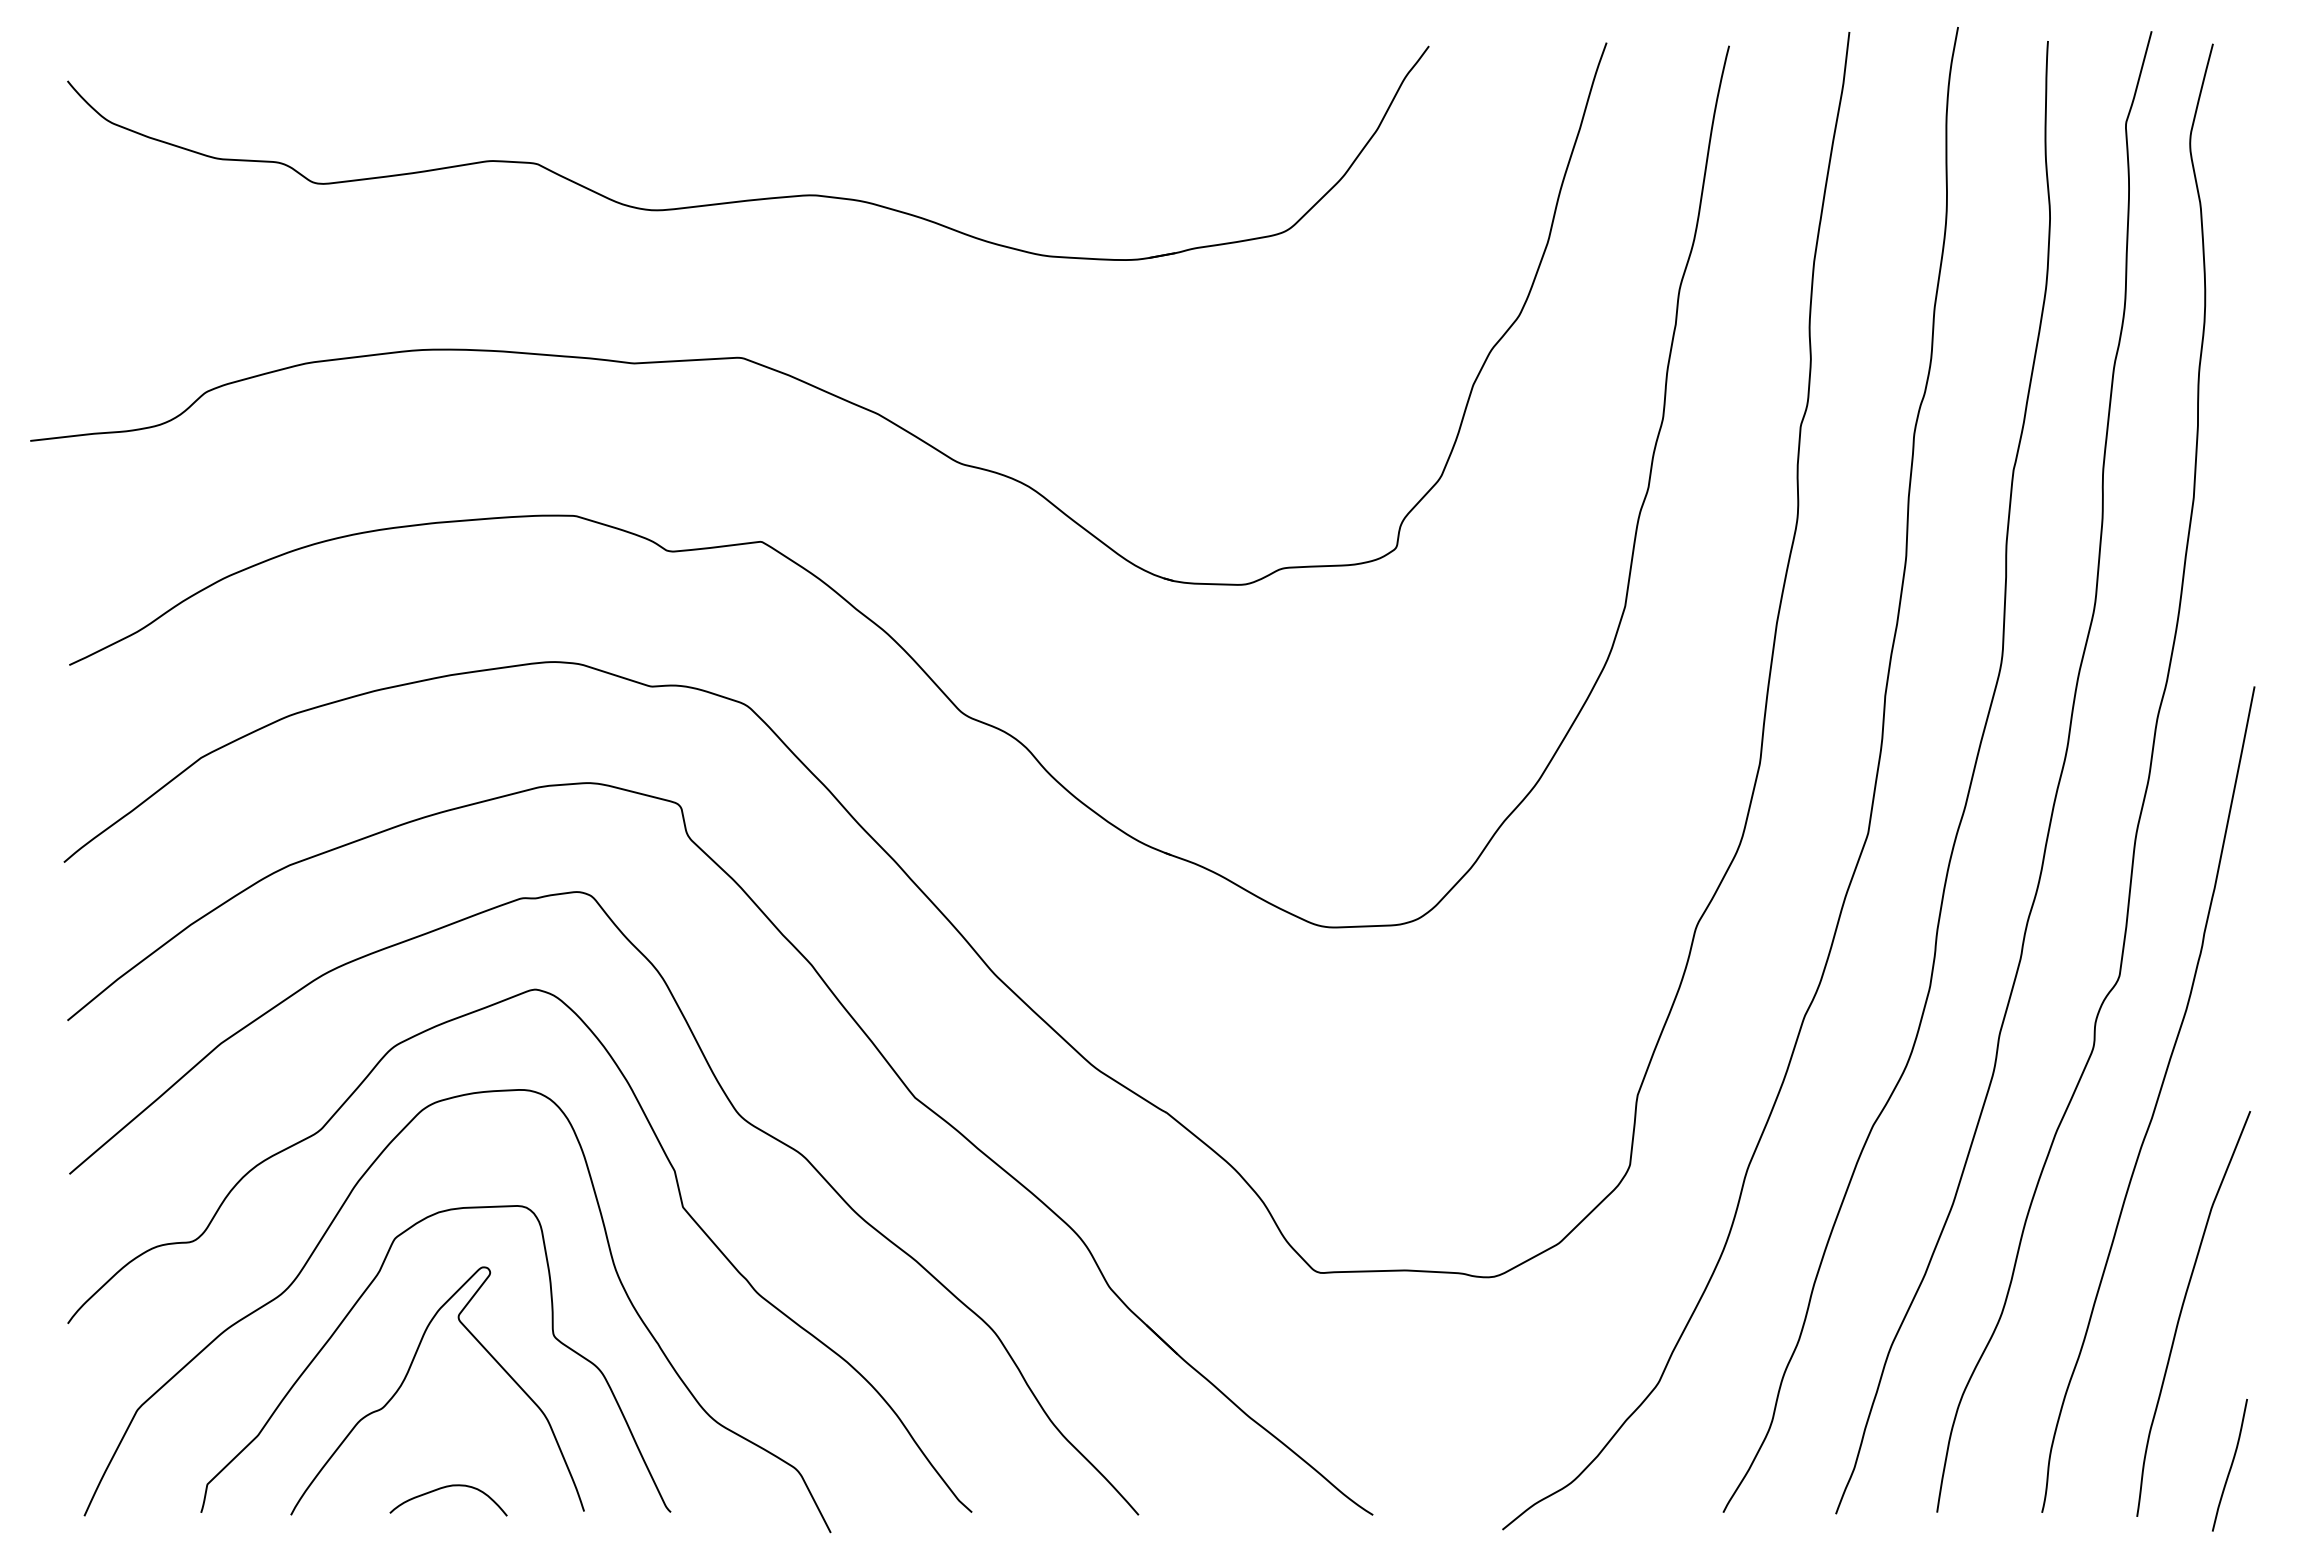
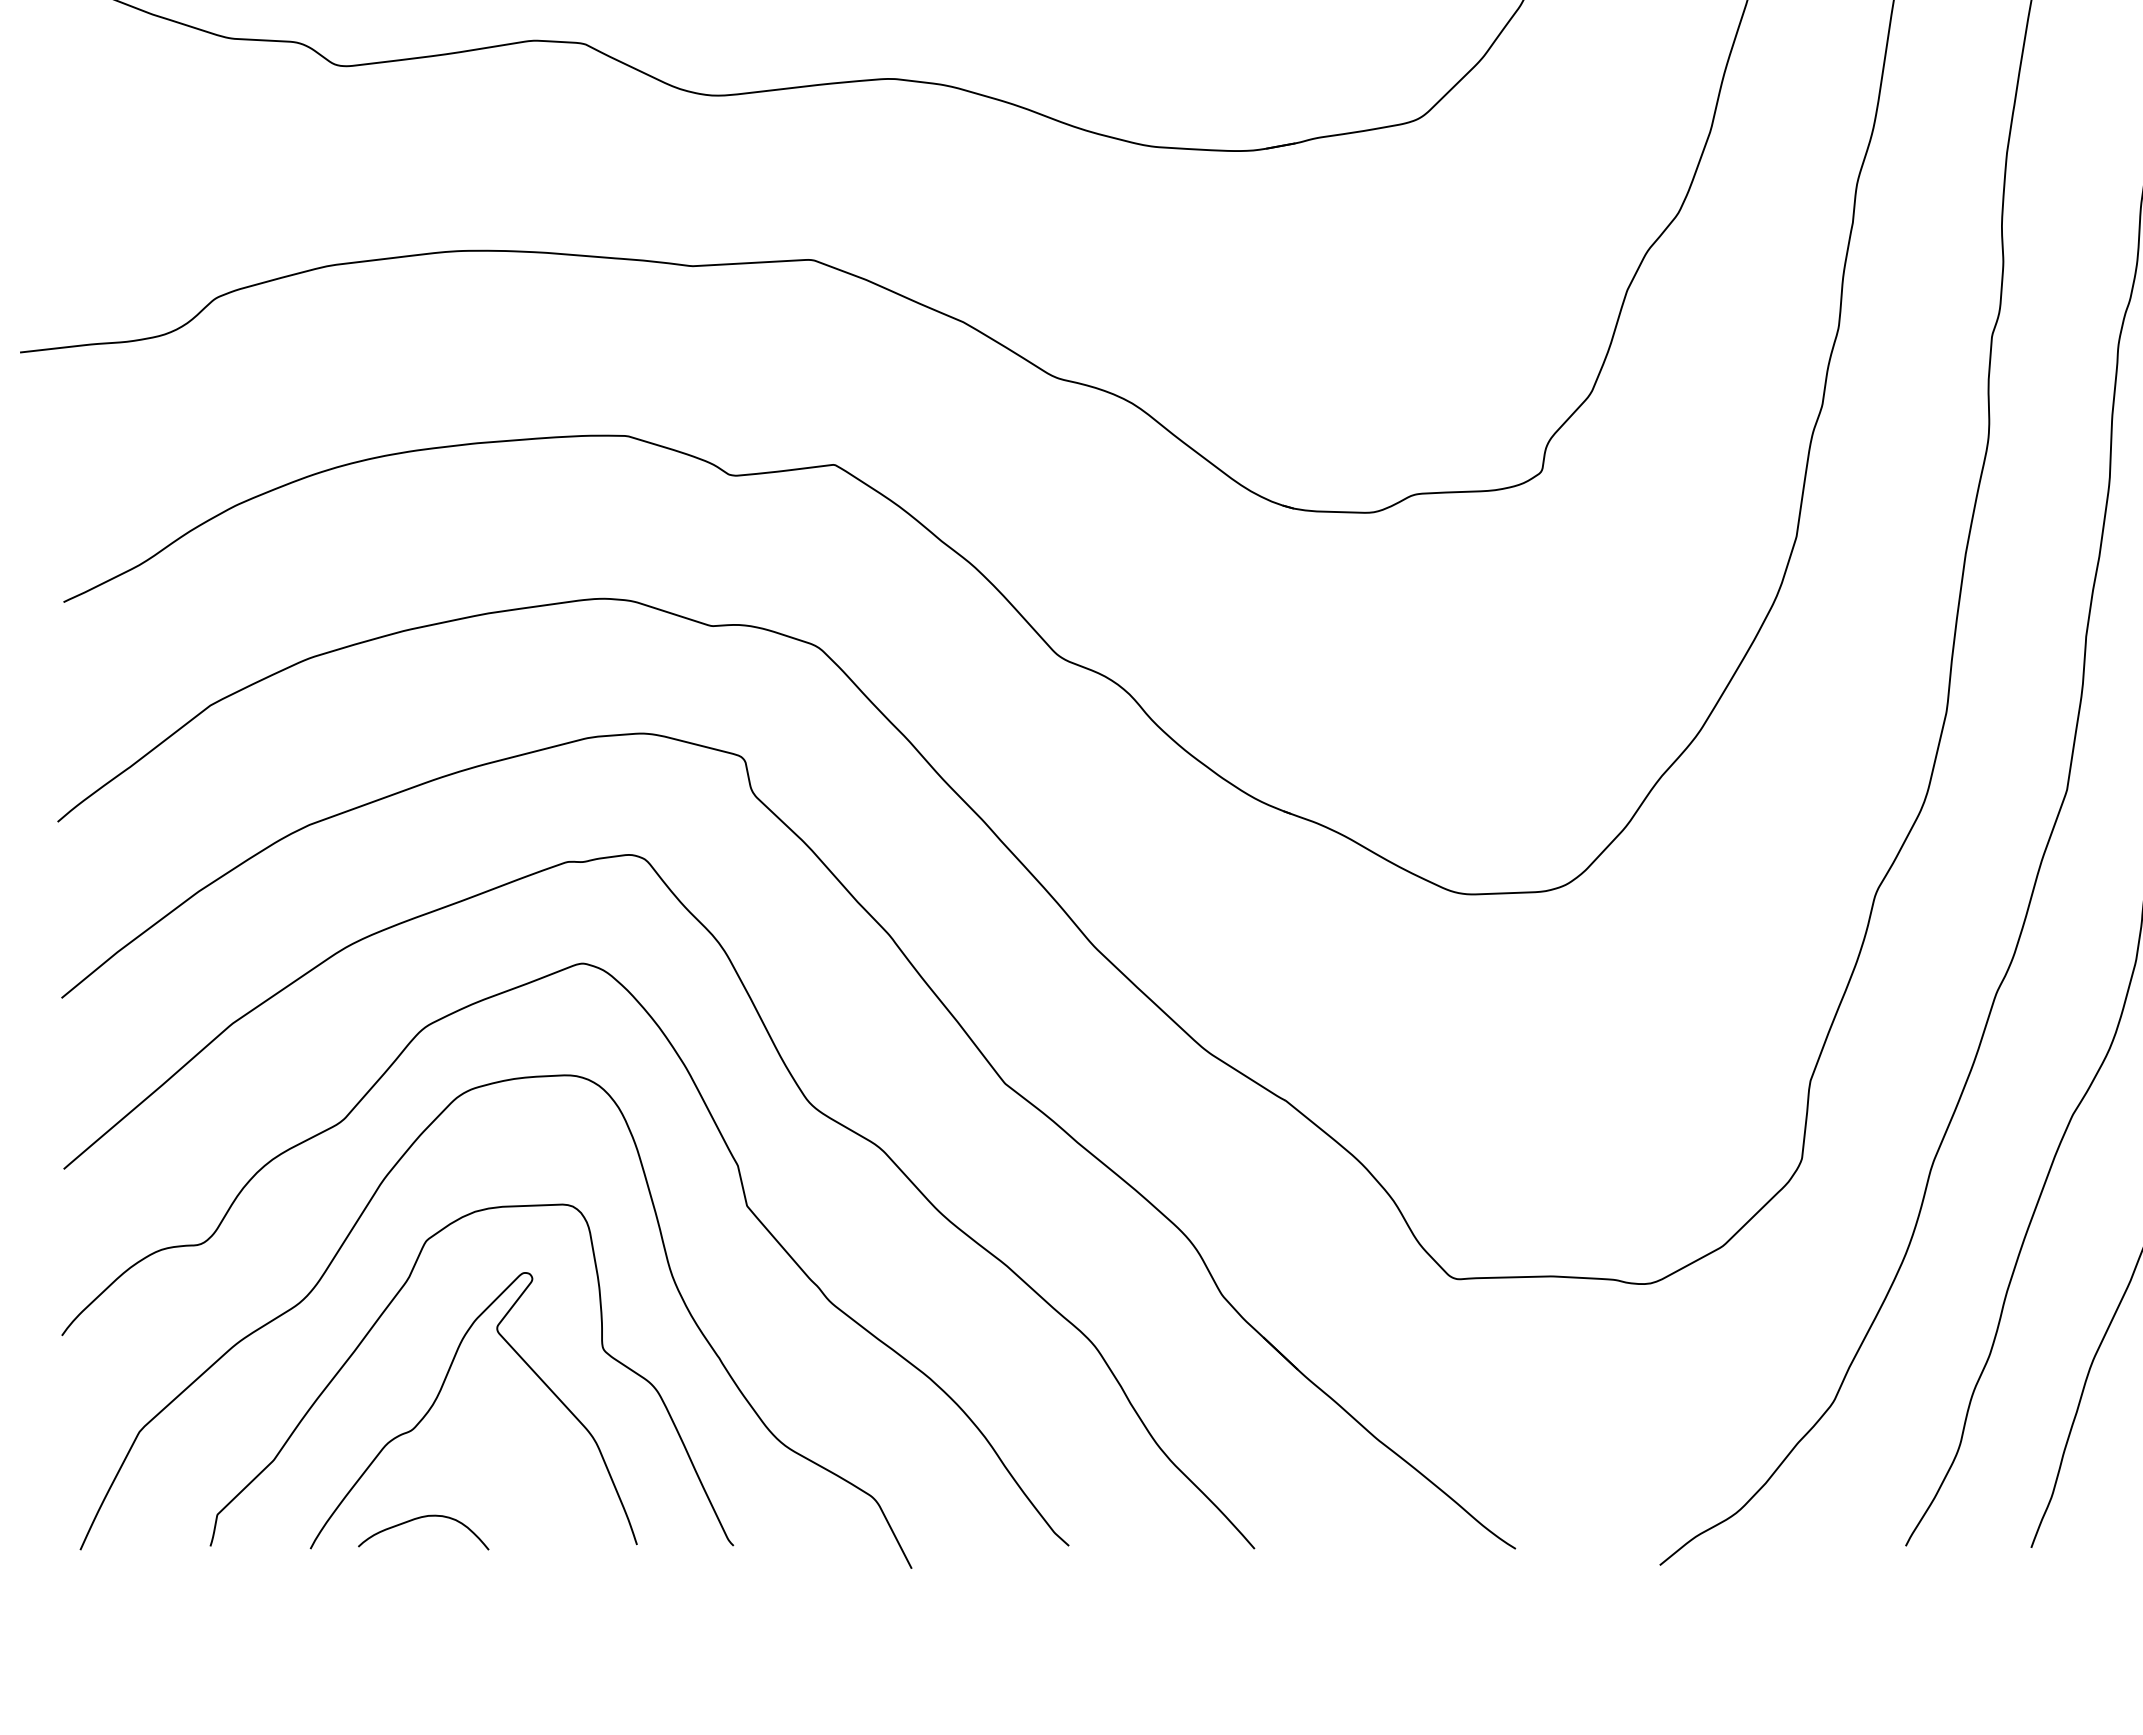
curve: (444, 1488) -> (419, 1519), moved

